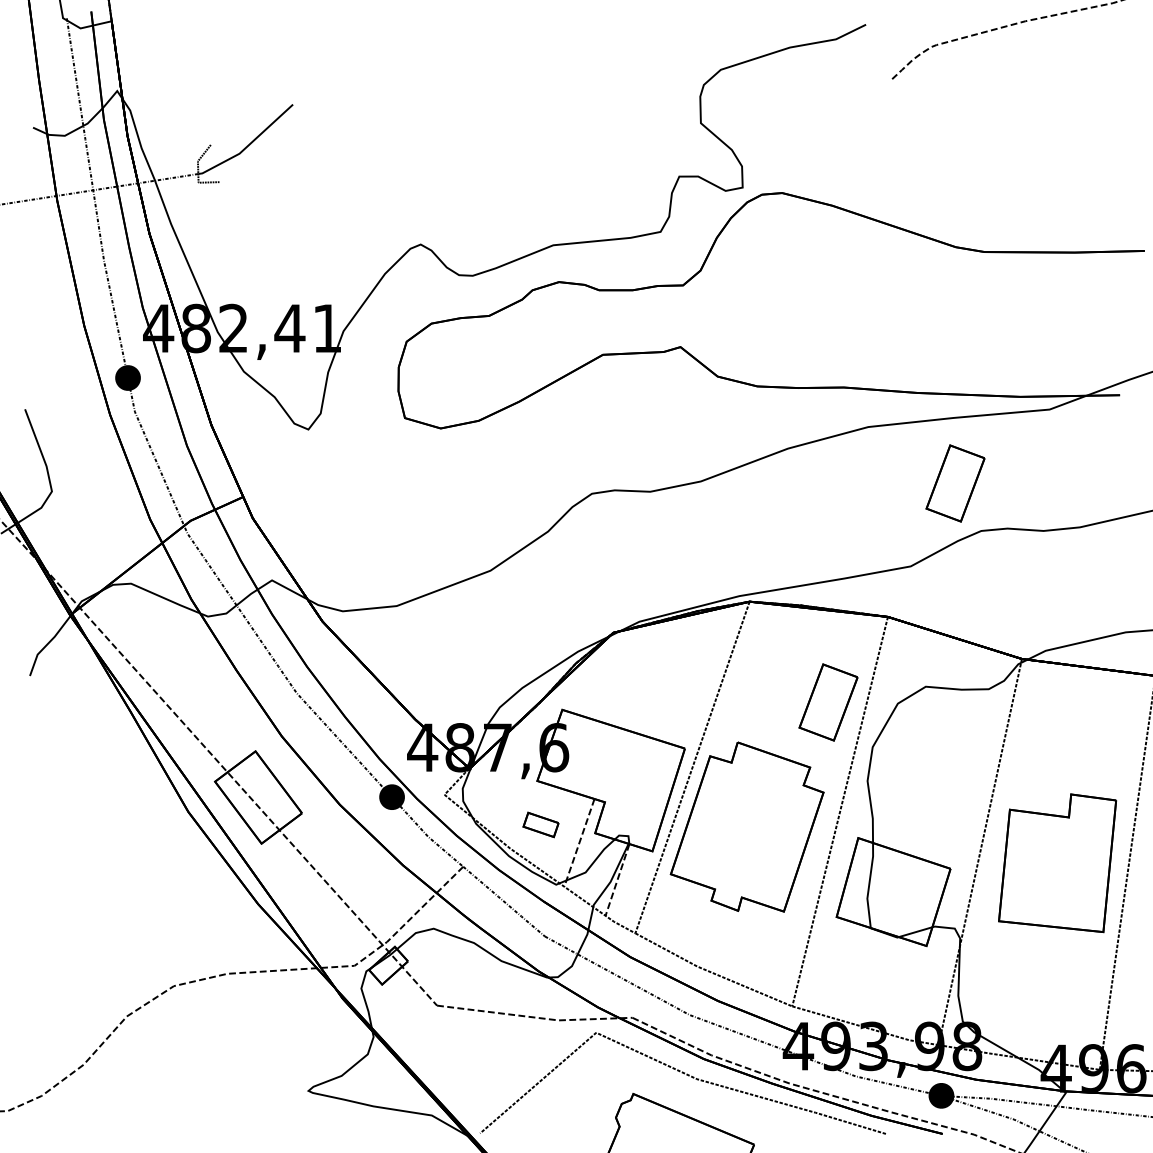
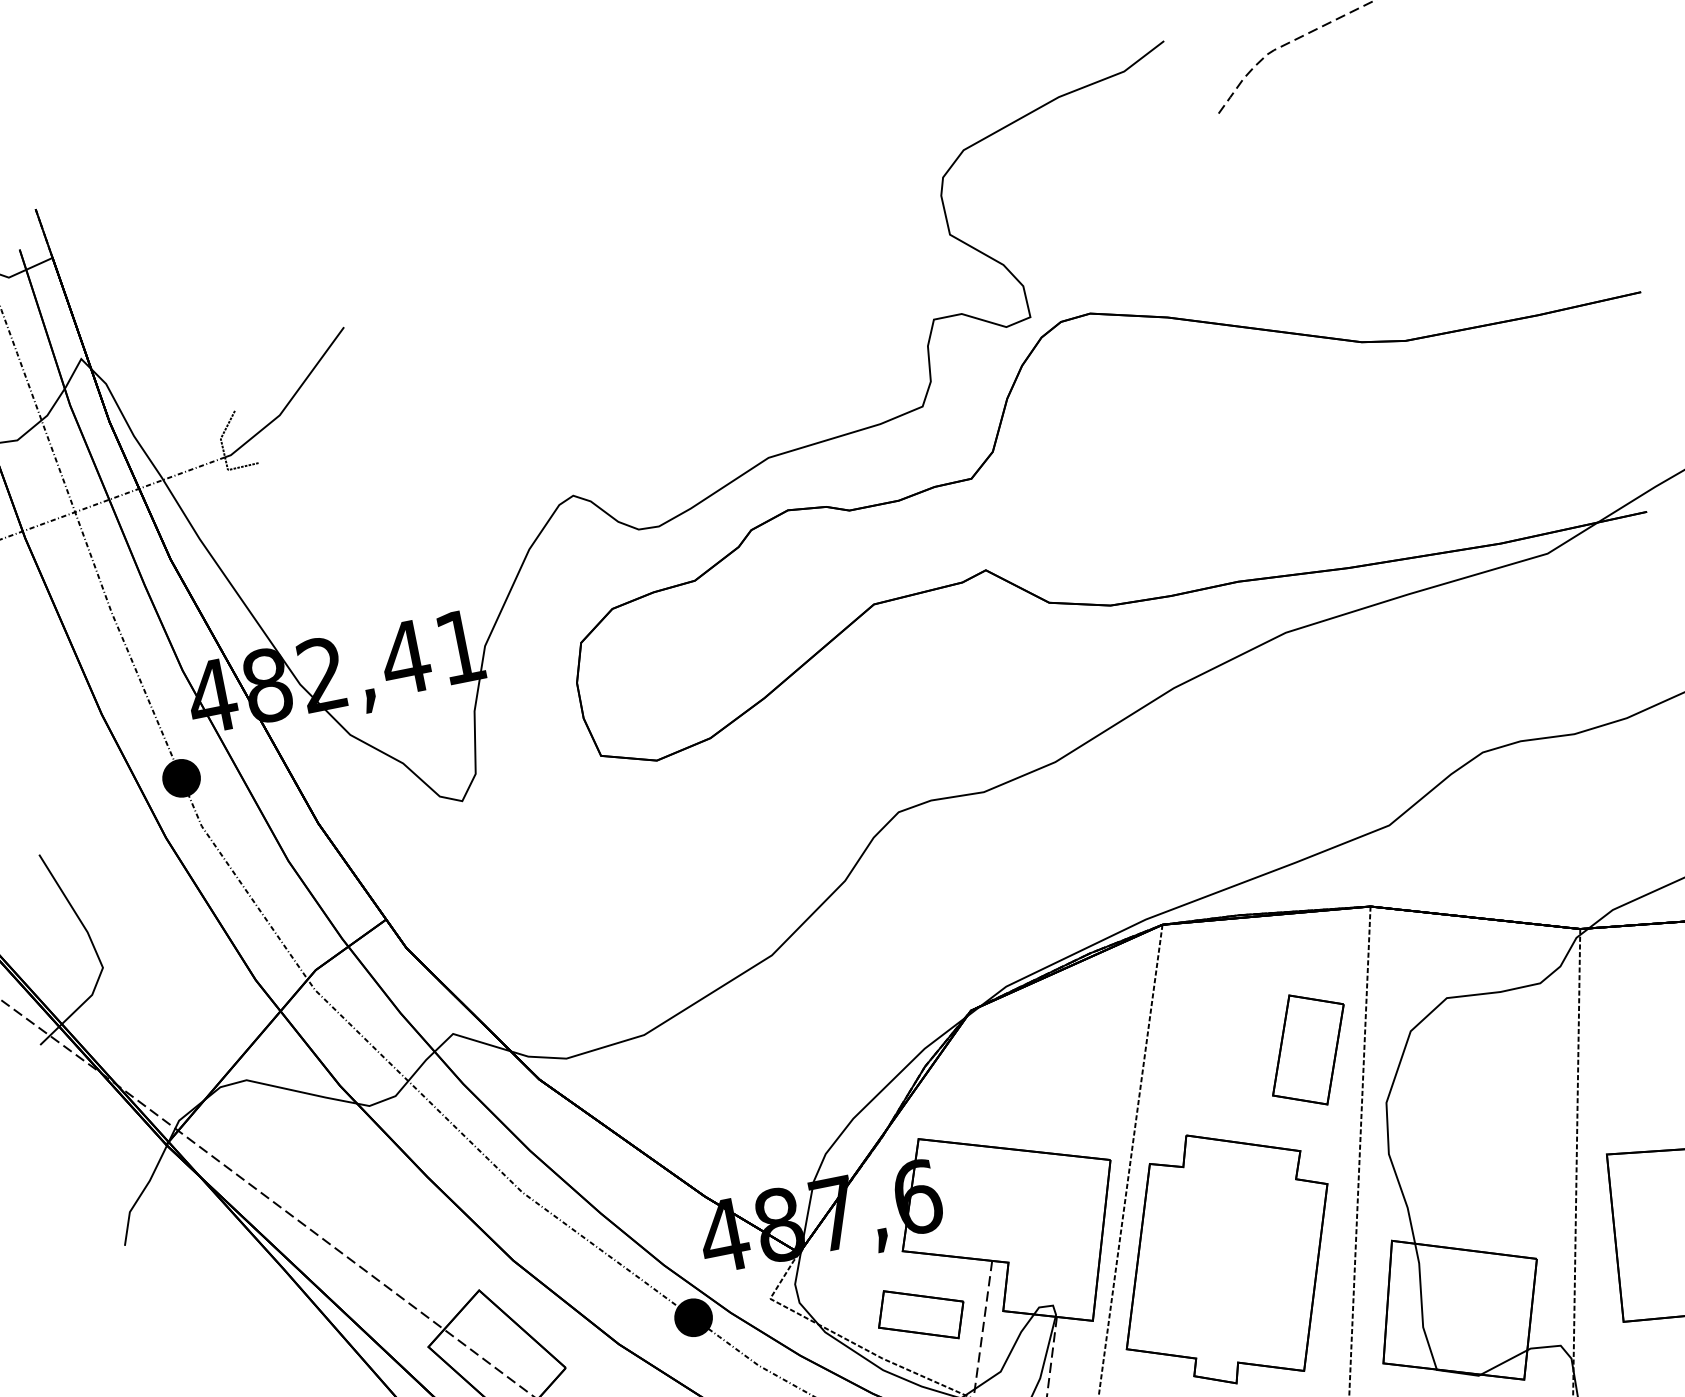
part: (955, 483) -> (1430, 690), removed
part: (540, 824) -> (920, 1314), size x1.67

